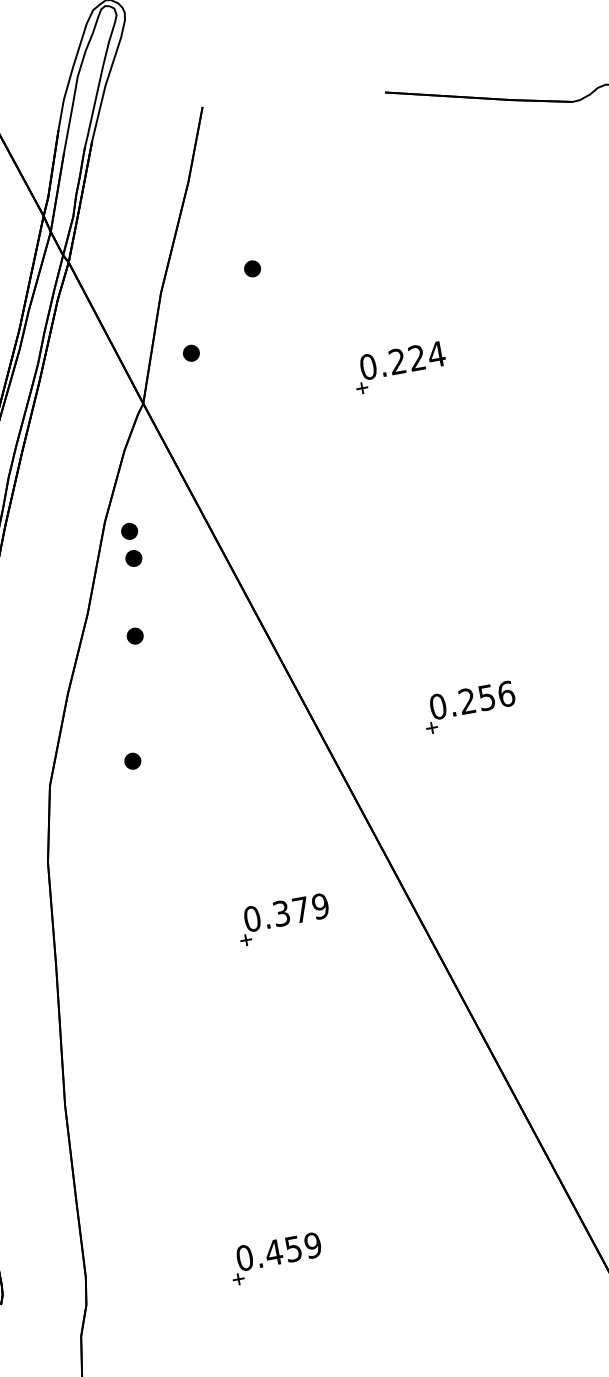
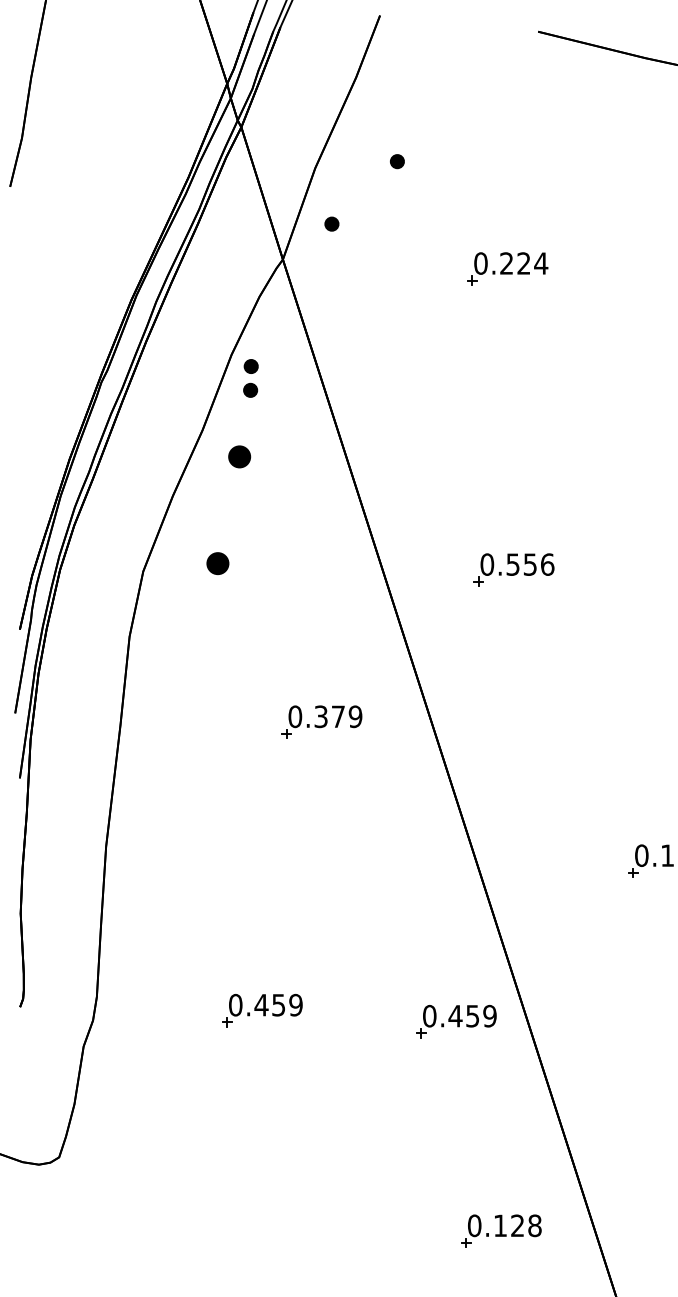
part: (135, 635) -> (239, 456), size x1.6
text: (466, 701) -> (512, 564), 0.256 -> 0.556
part: (132, 760) -> (217, 562), size x1.6
part: (498, 1230) -> (456, 1021), added

